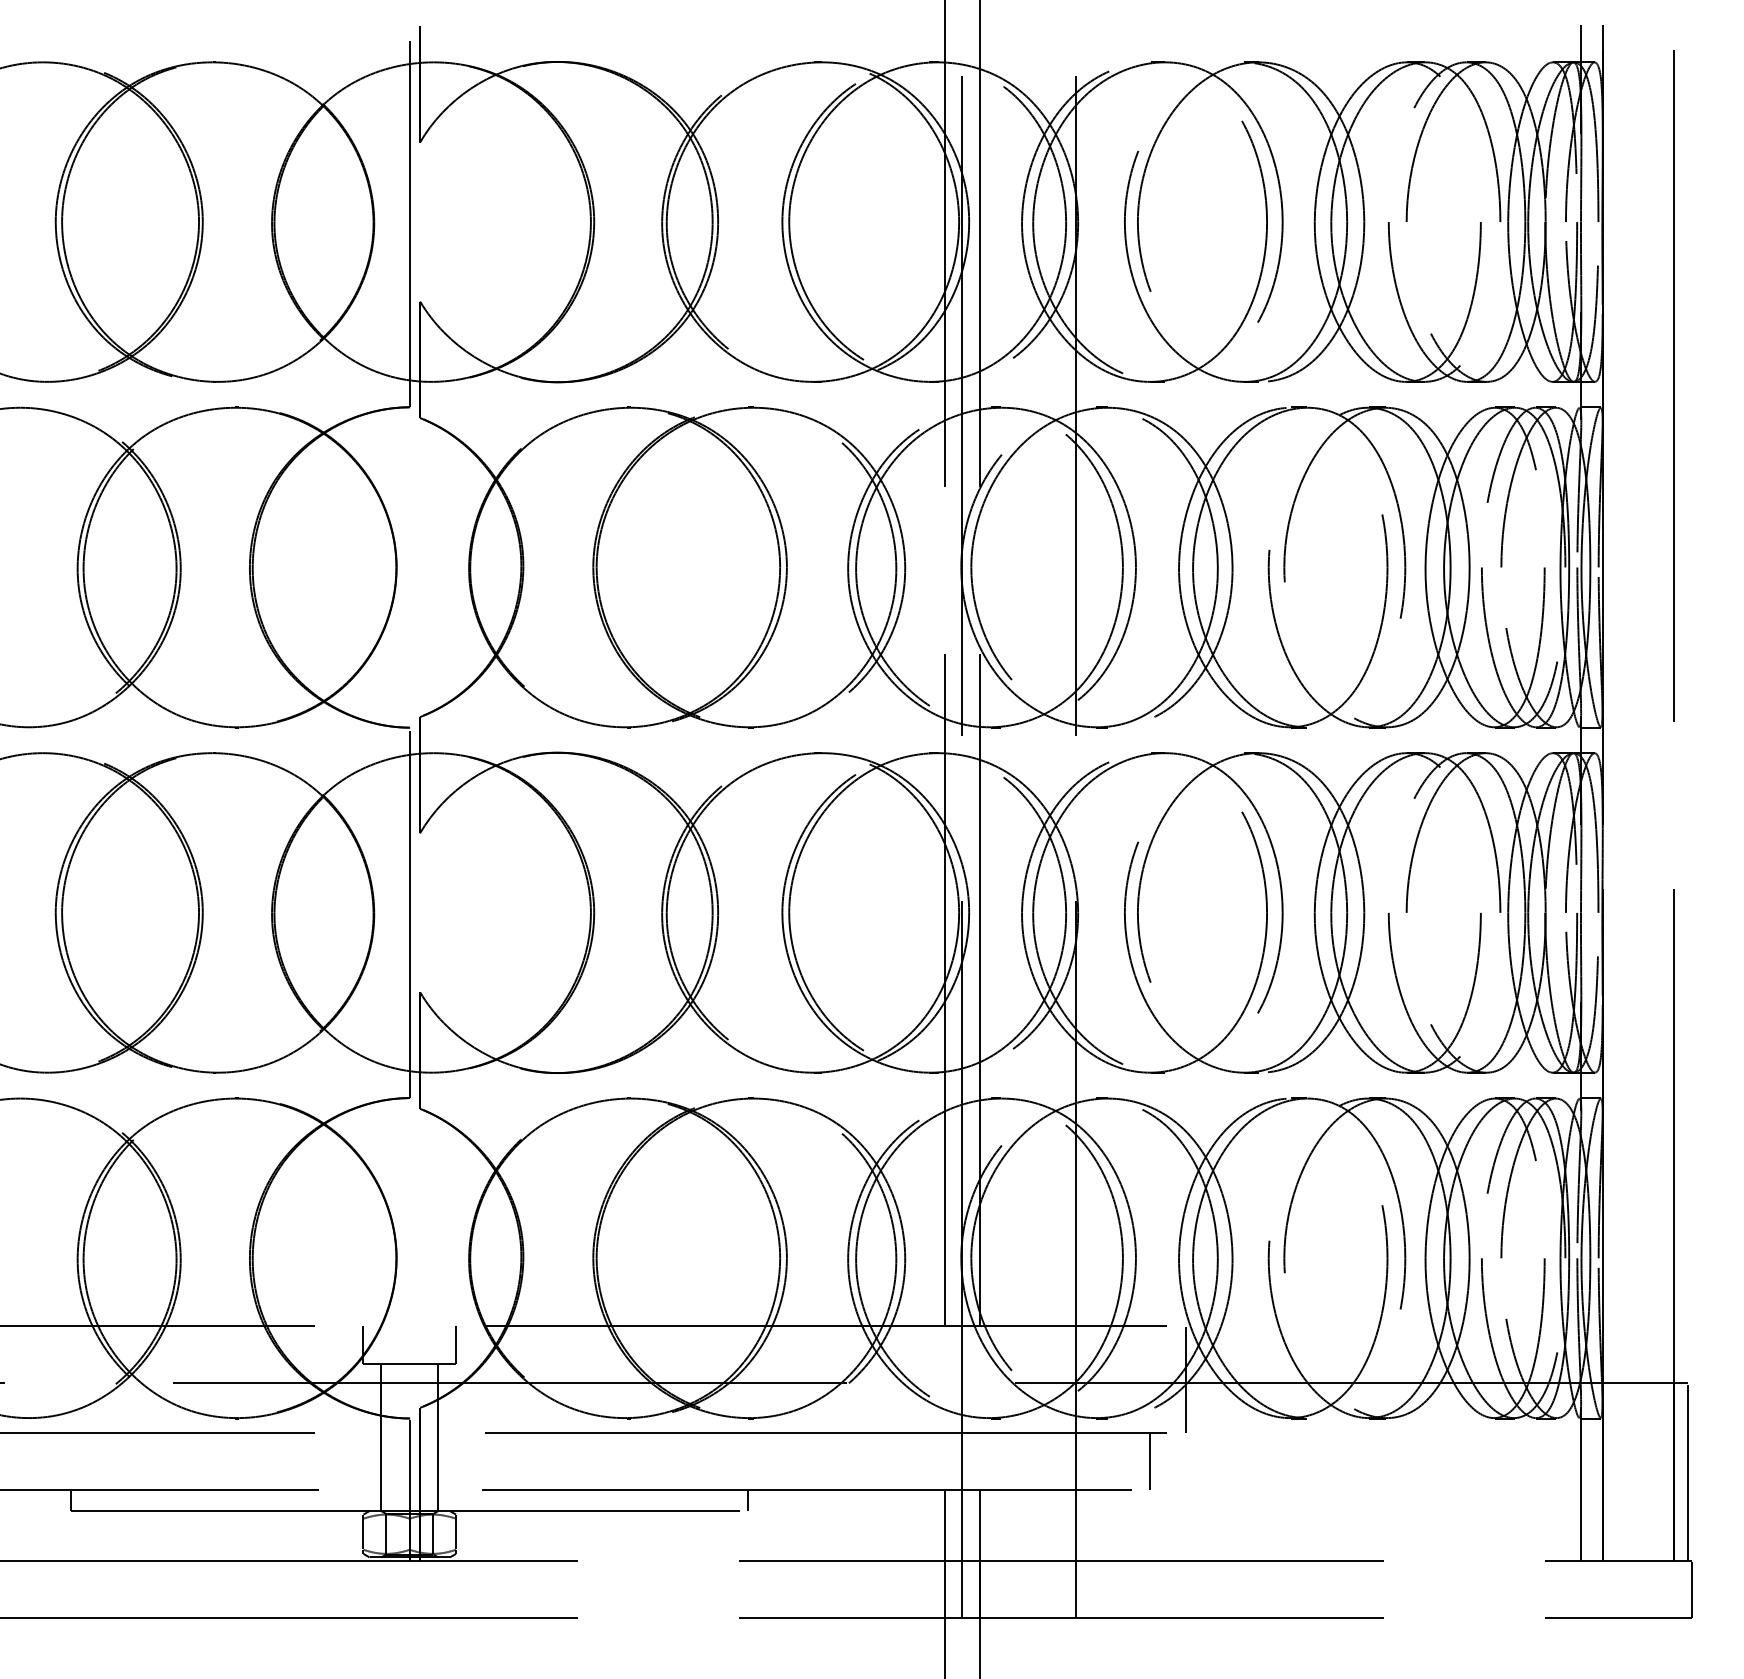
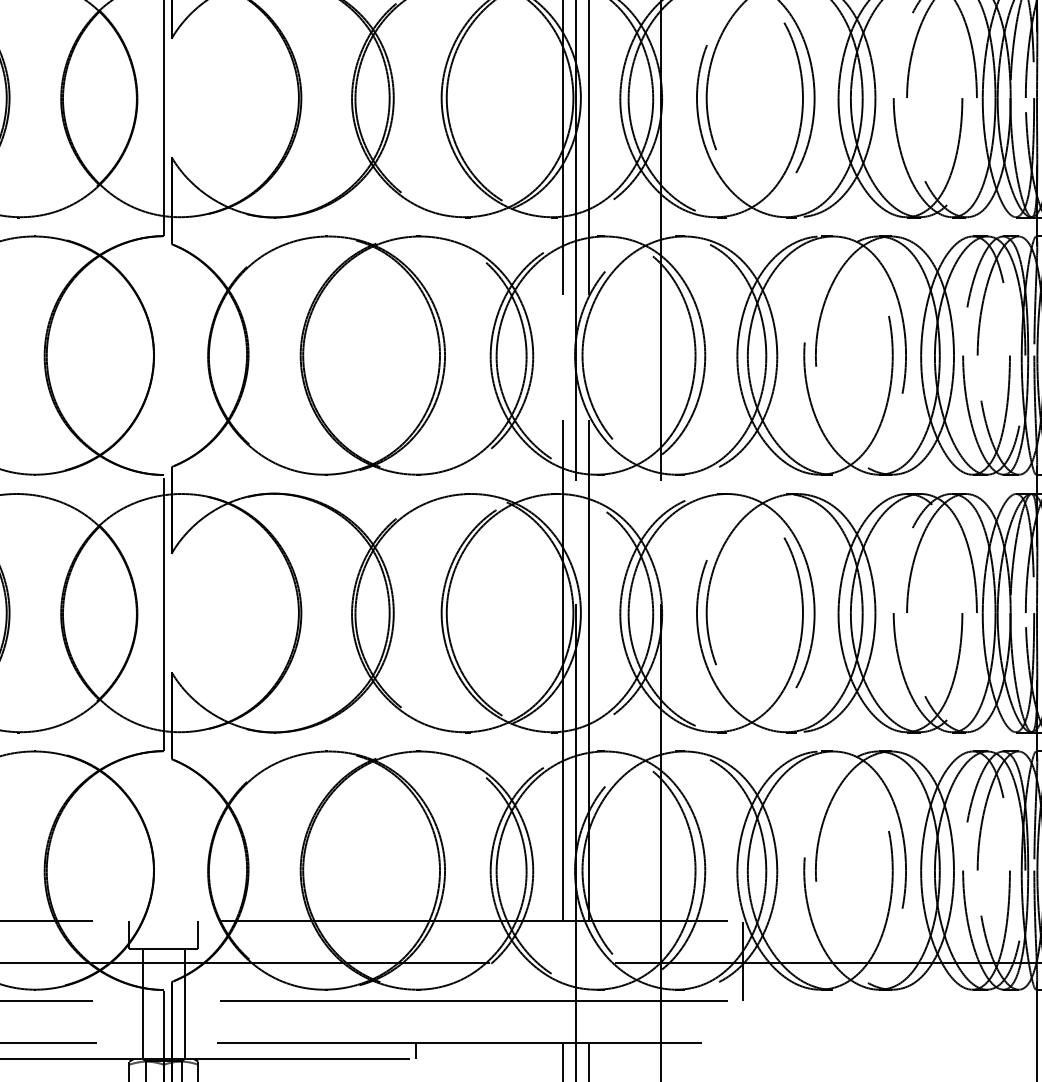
line: (1150, 1460) -> (716, 1021), removed

